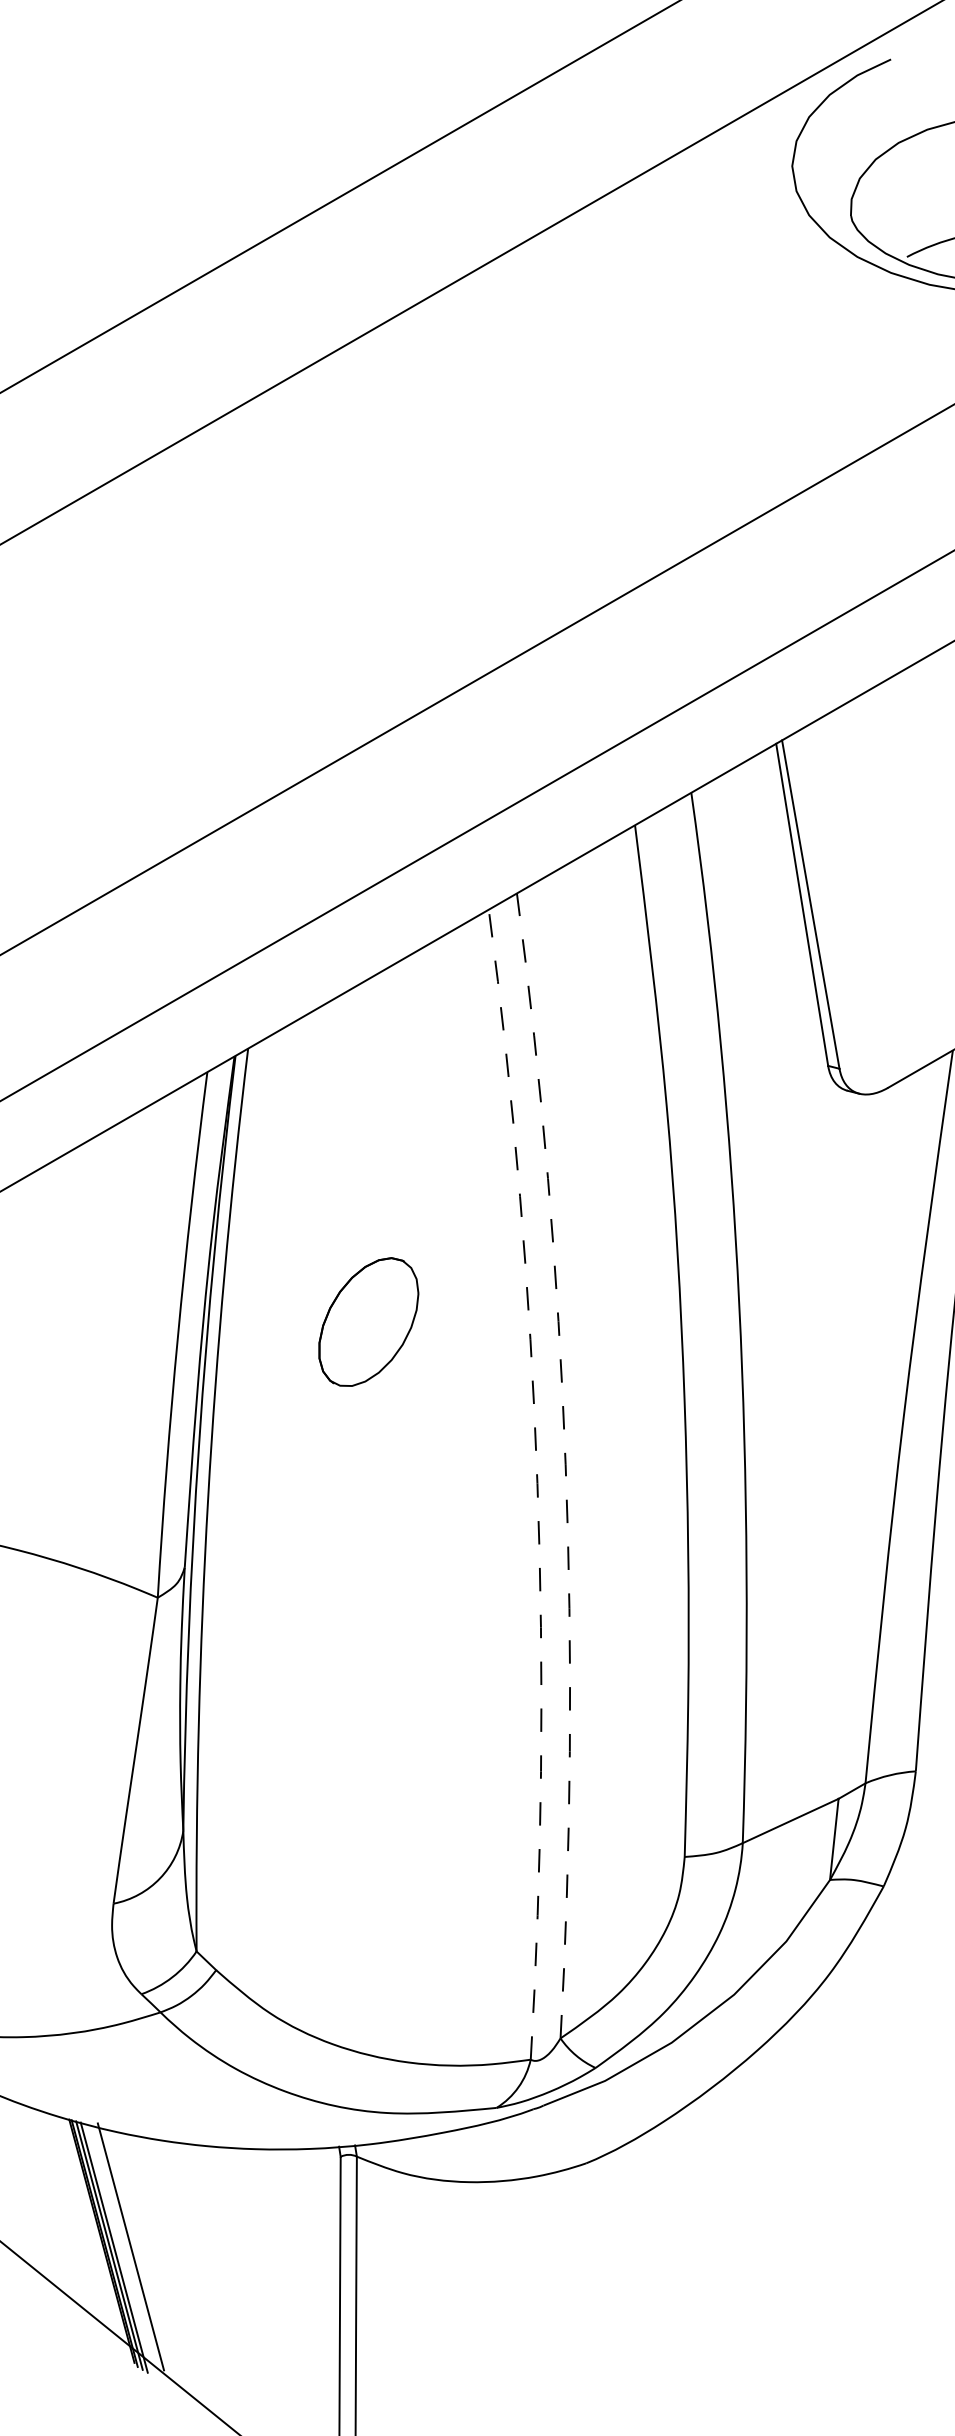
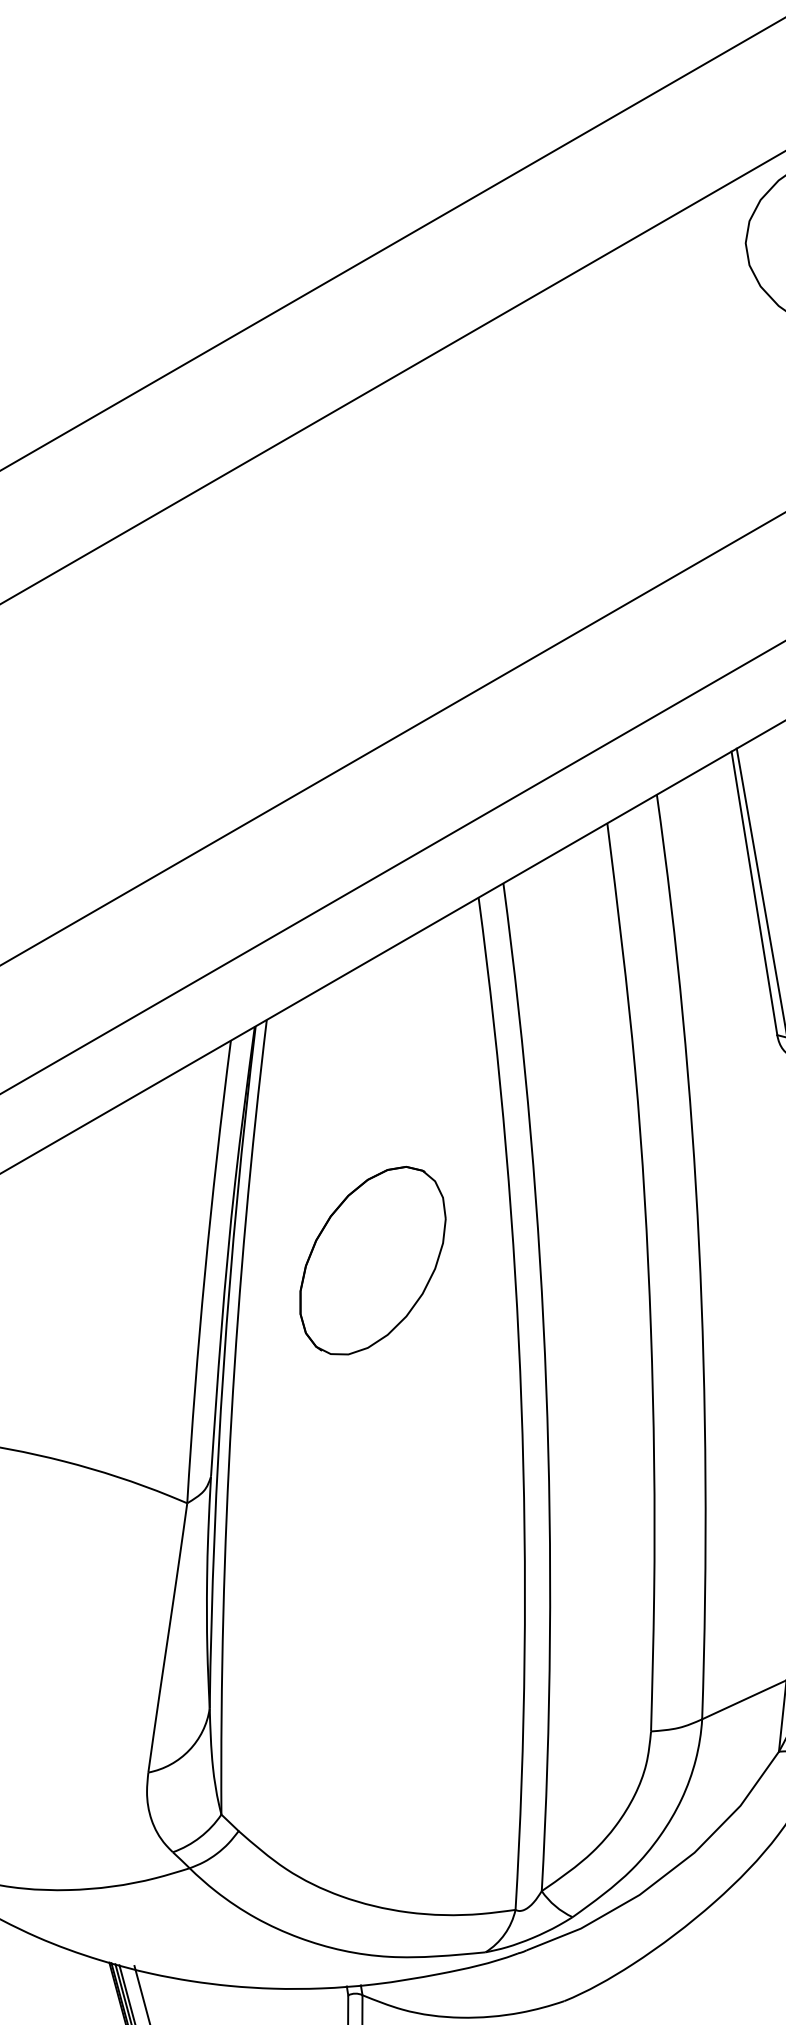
part: (368, 1321) -> (372, 1260), size x1.67
arc: (565, 1464) -> (546, 1386), dashed -> solid
arc: (537, 1483) -> (521, 1402), dashed -> solid

